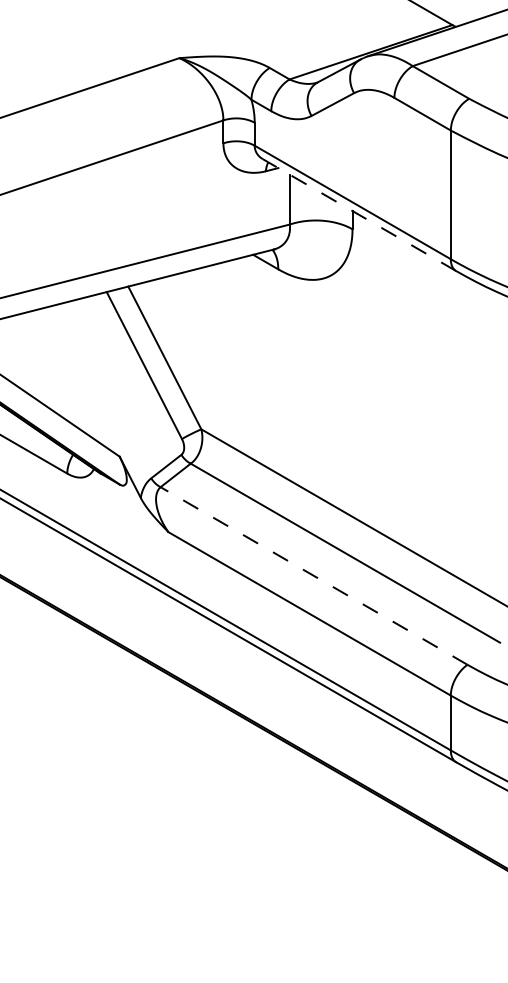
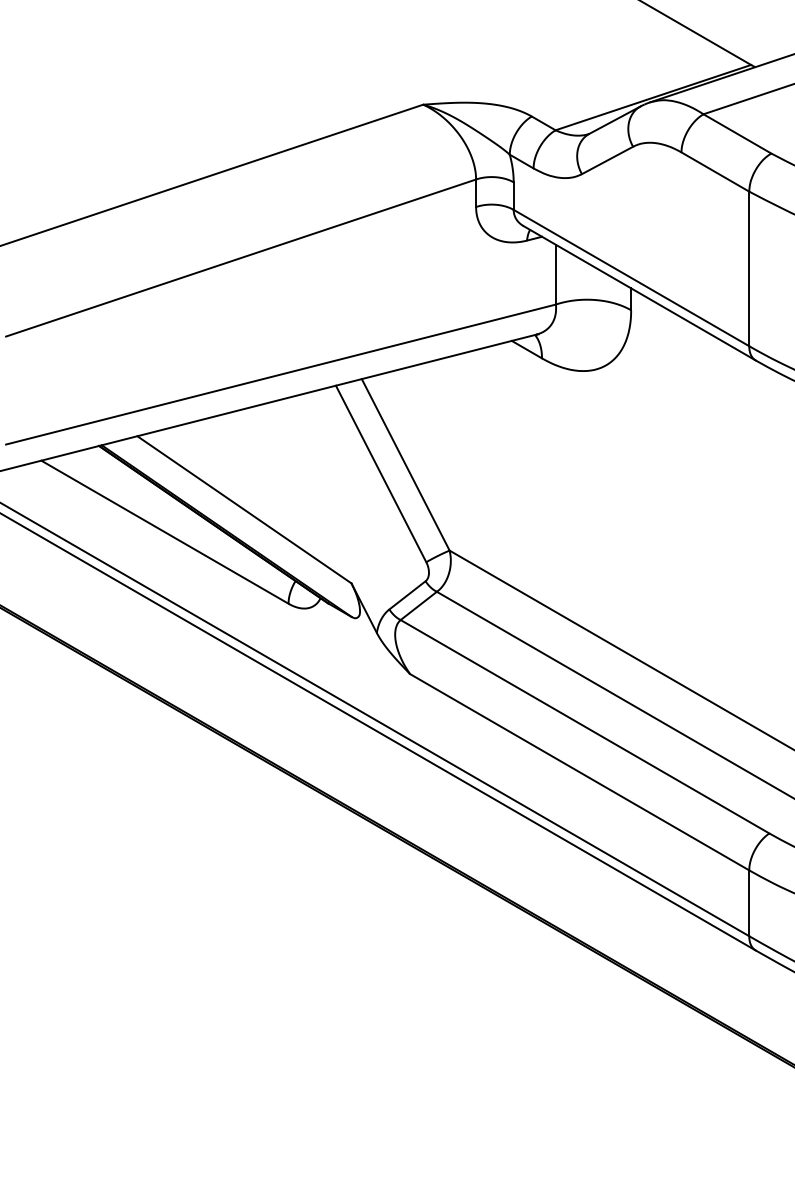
line: (359, 215) -> (639, 293), dashed -> solid
line: (314, 575) -> (585, 726), dashed -> solid

